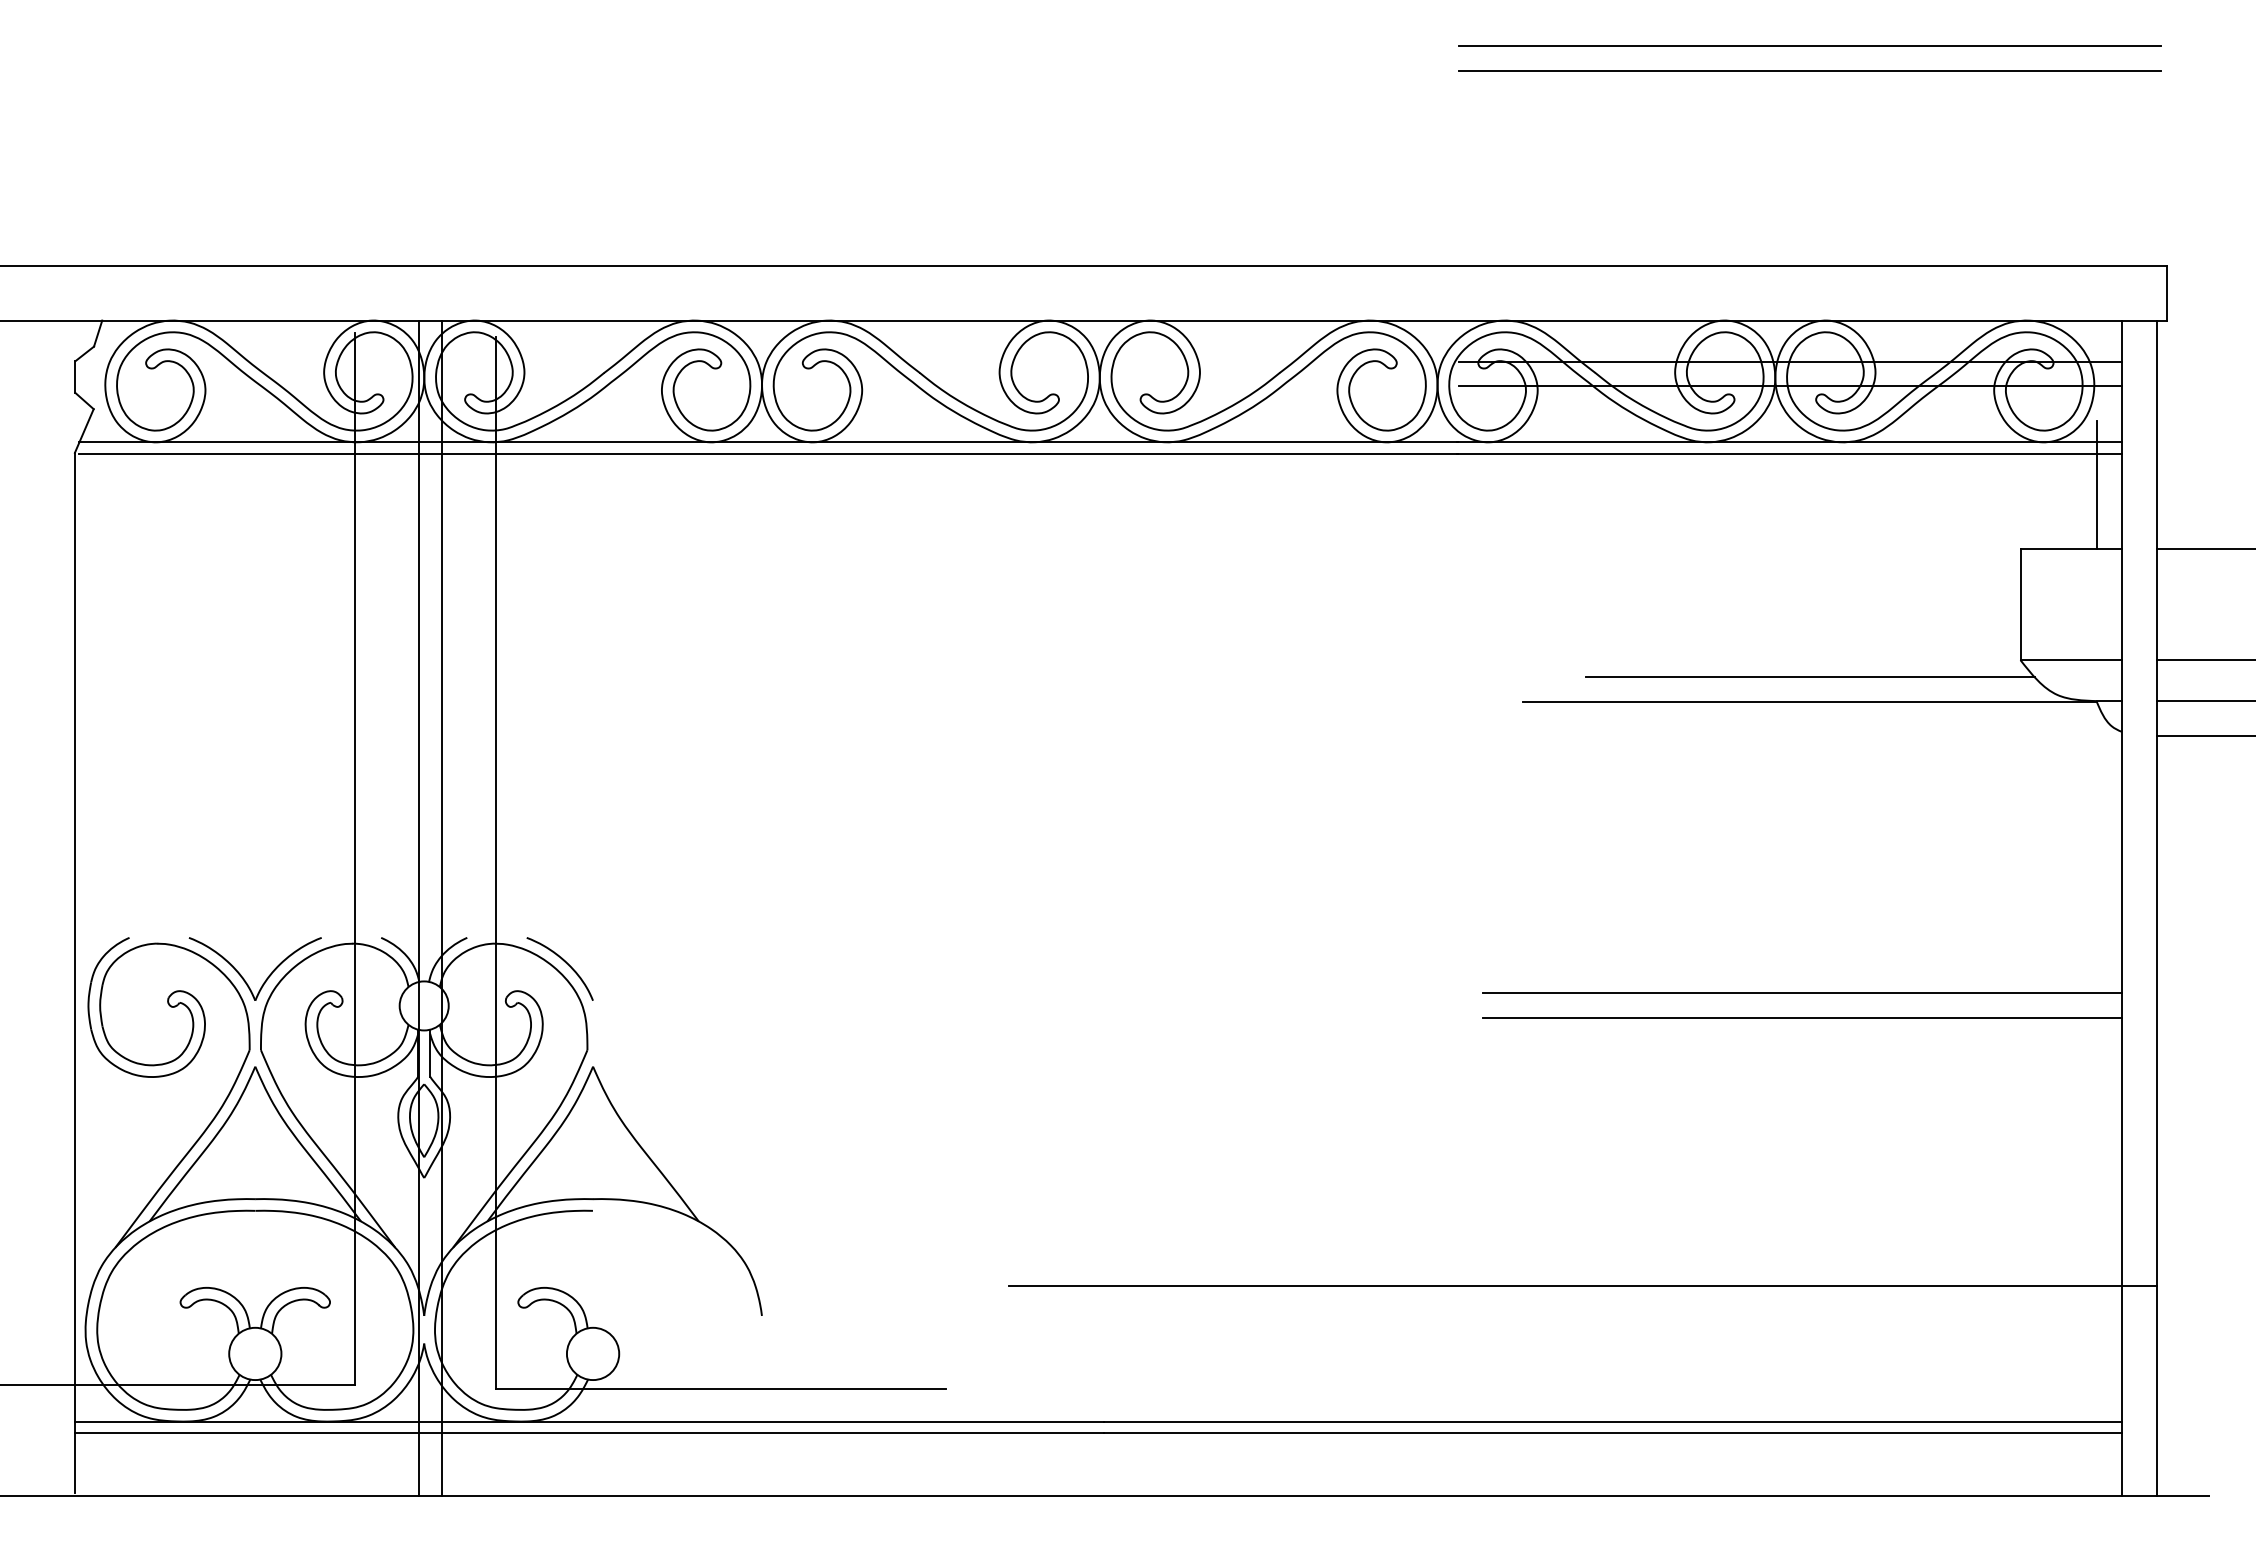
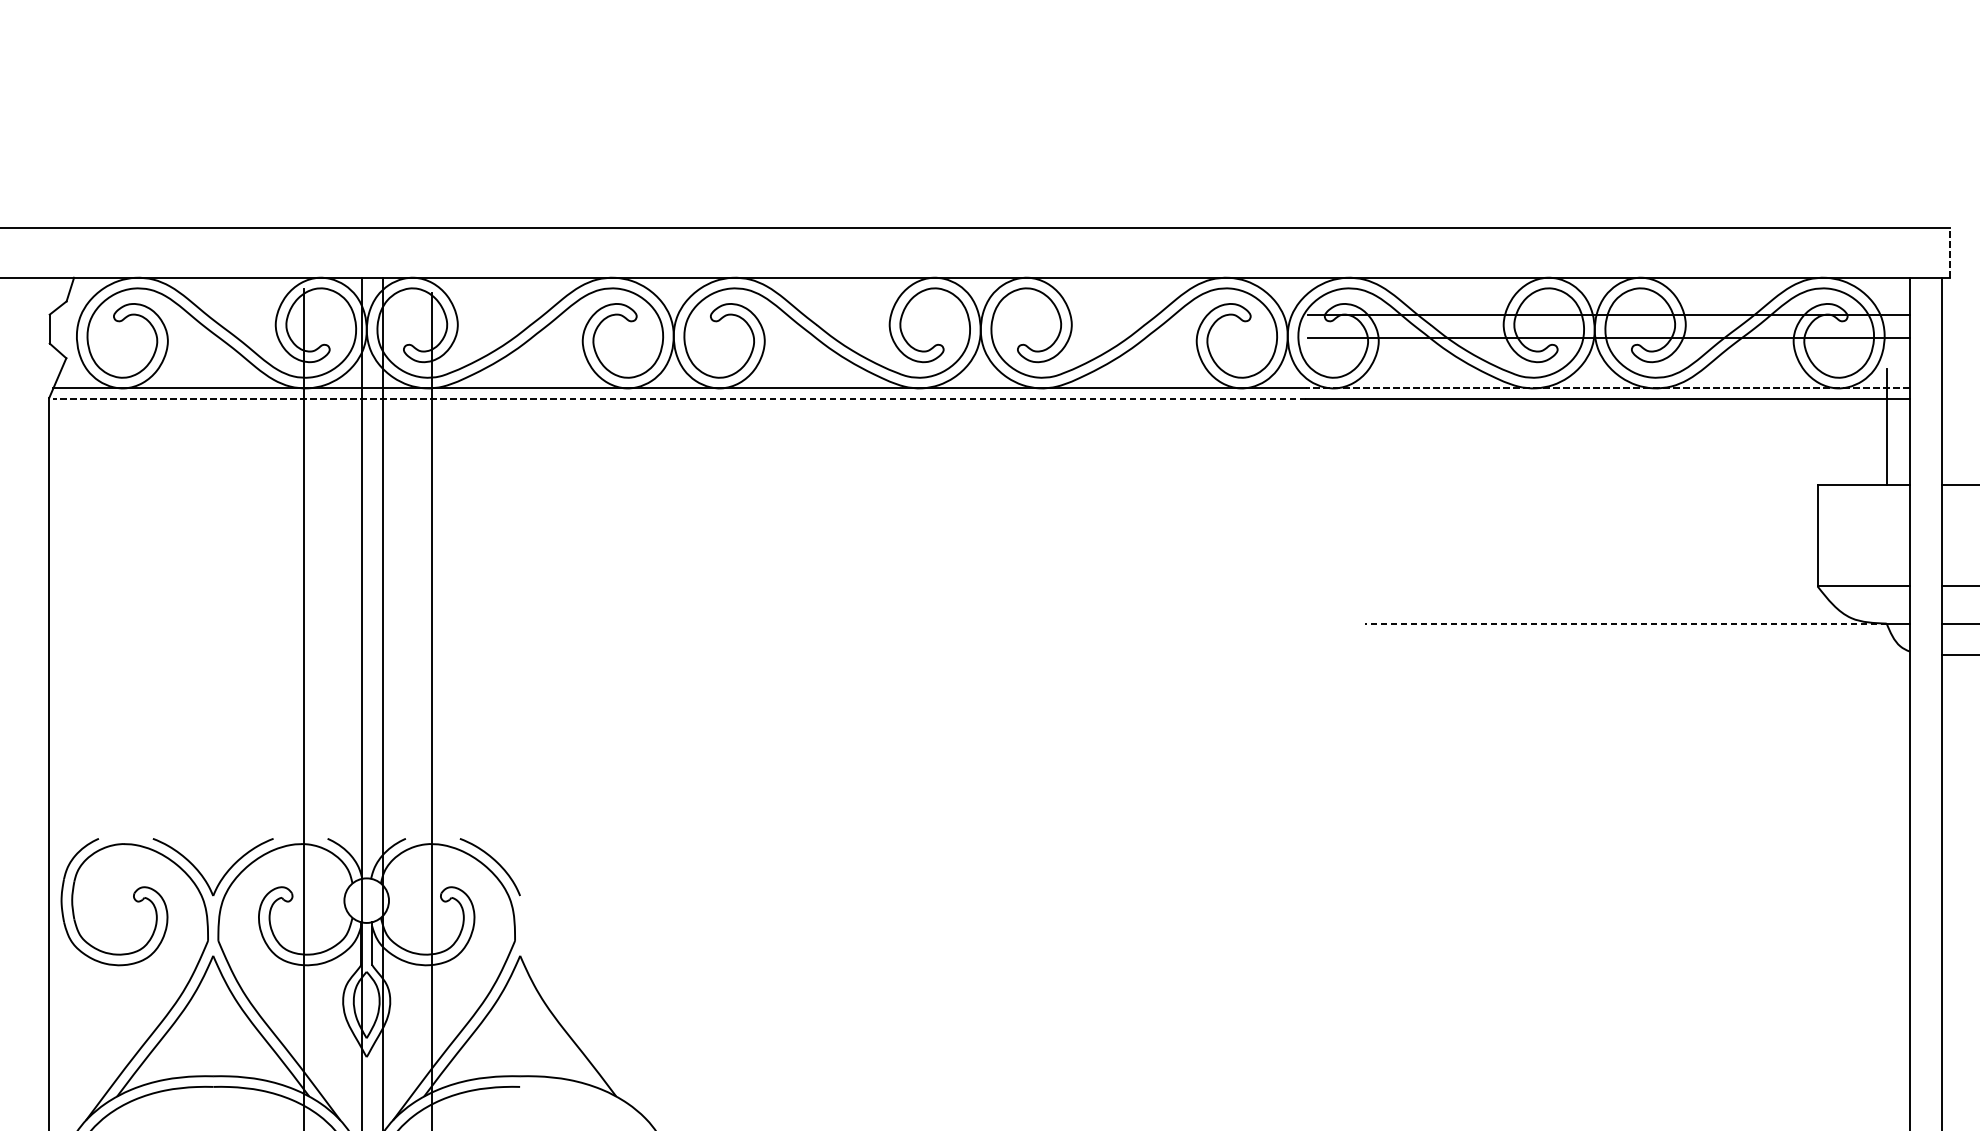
line: (1809, 46) -> (1625, 28), removed
line: (1809, 70) -> (1625, 50), removed
line: (2166, 292) -> (1950, 252), solid -> dashed
line: (1789, 442) -> (1607, 388), solid -> dashed
line: (768, 454) -> (679, 399), solid -> dashed
line: (1809, 677) -> (1625, 602), removed
line: (1809, 701) -> (1625, 623), solid -> dashed
line: (1801, 992) -> (1618, 888), removed
line: (1801, 1017) -> (1618, 911), removed

